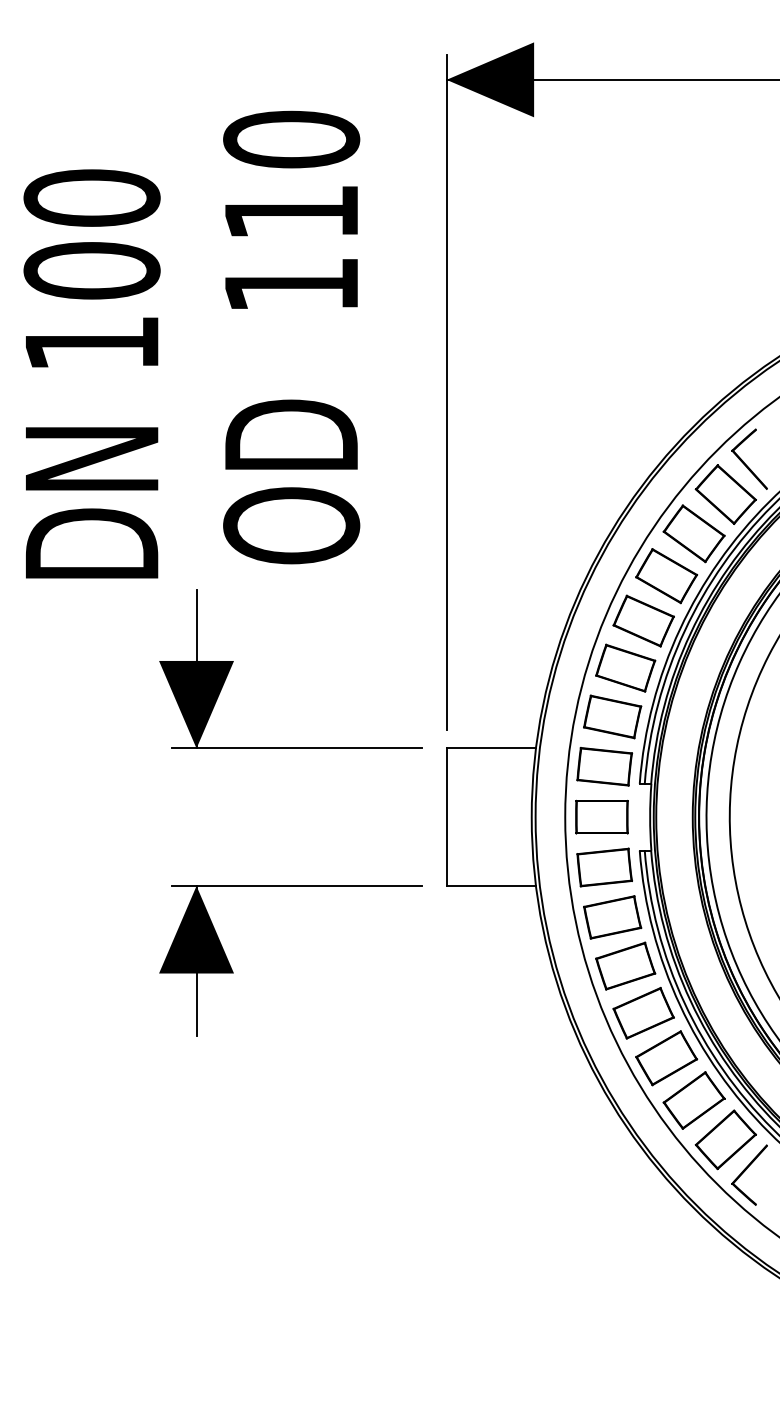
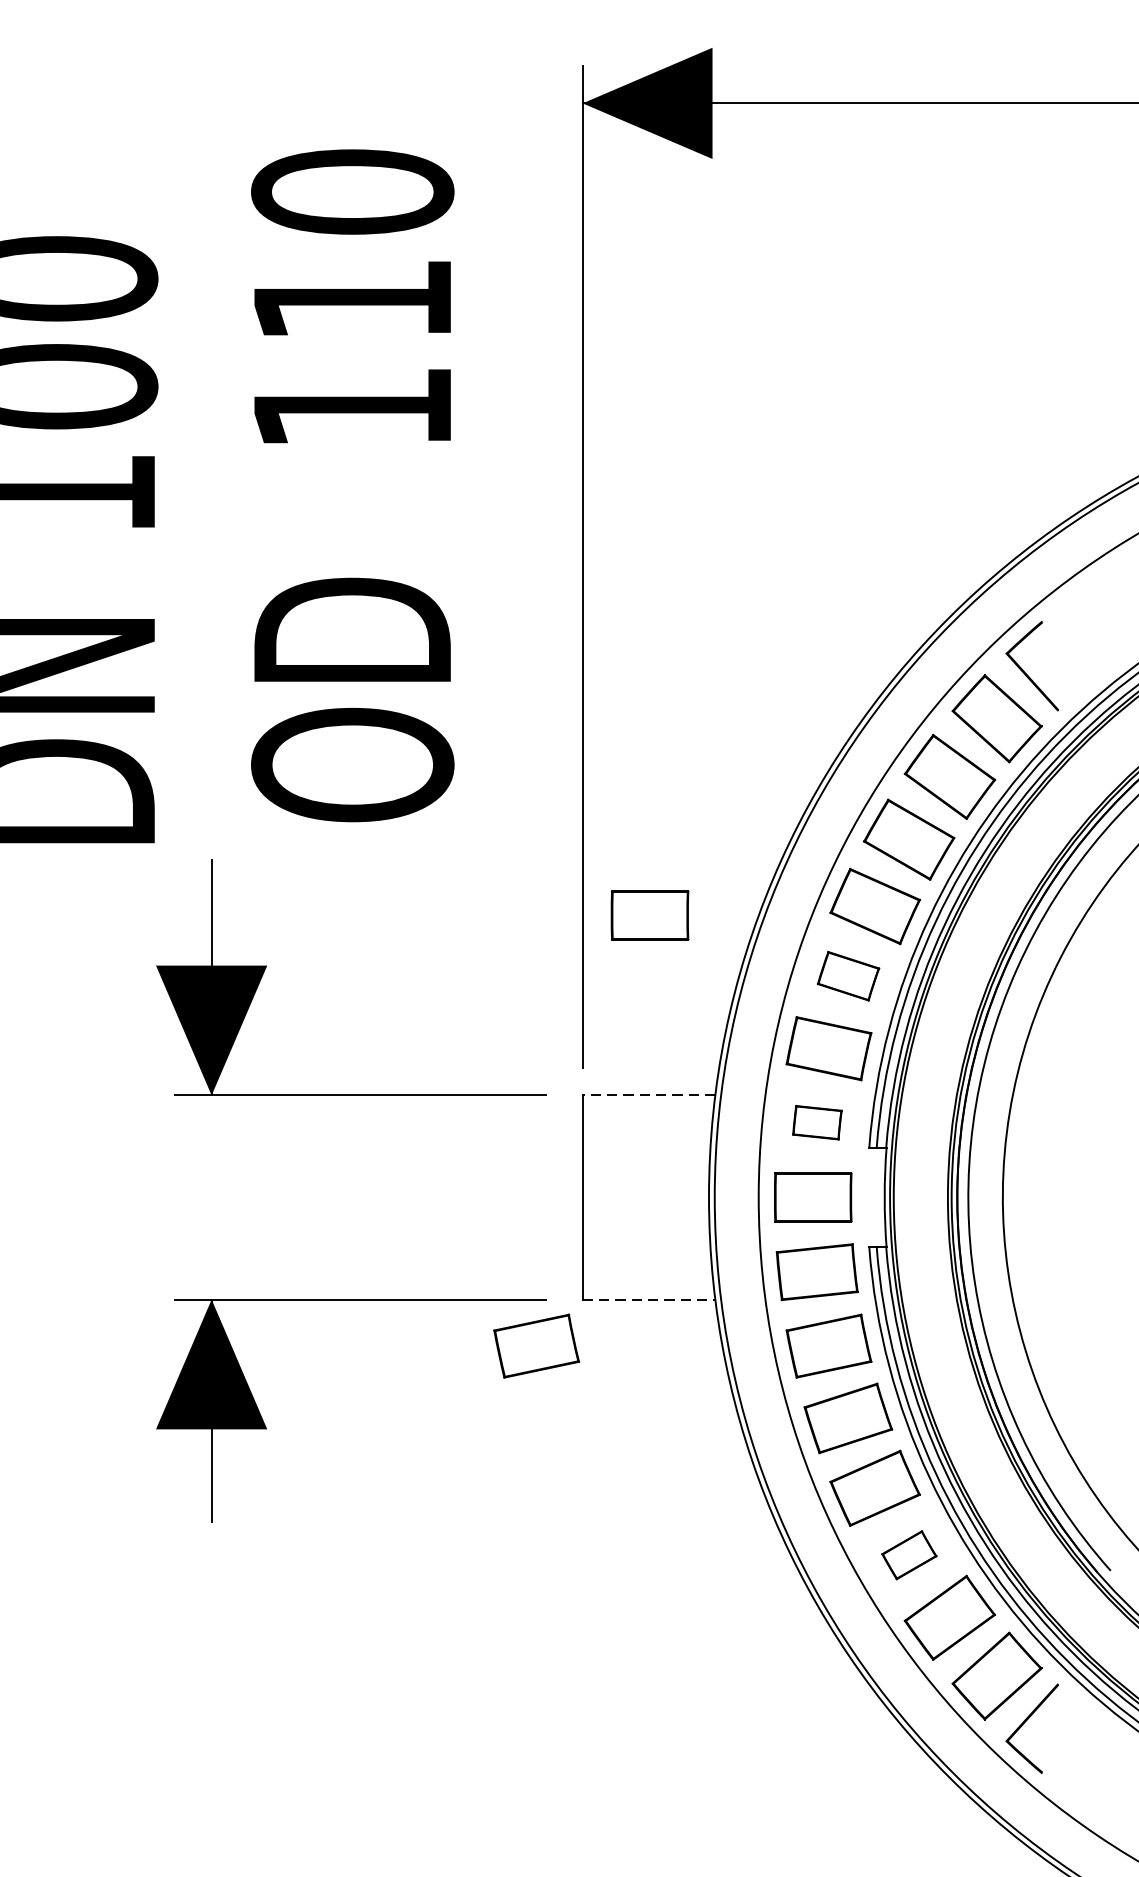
part: (491, 626) -> (649, 914), added
part: (625, 667) -> (848, 975), size x0.7
line: (491, 748) -> (649, 1095), solid -> dashed
part: (604, 766) -> (816, 1122), size x0.6
line: (491, 886) -> (649, 1300), solid -> dashed
part: (415, 917) -> (536, 1346), added
part: (666, 1058) -> (908, 1555), size x0.6

